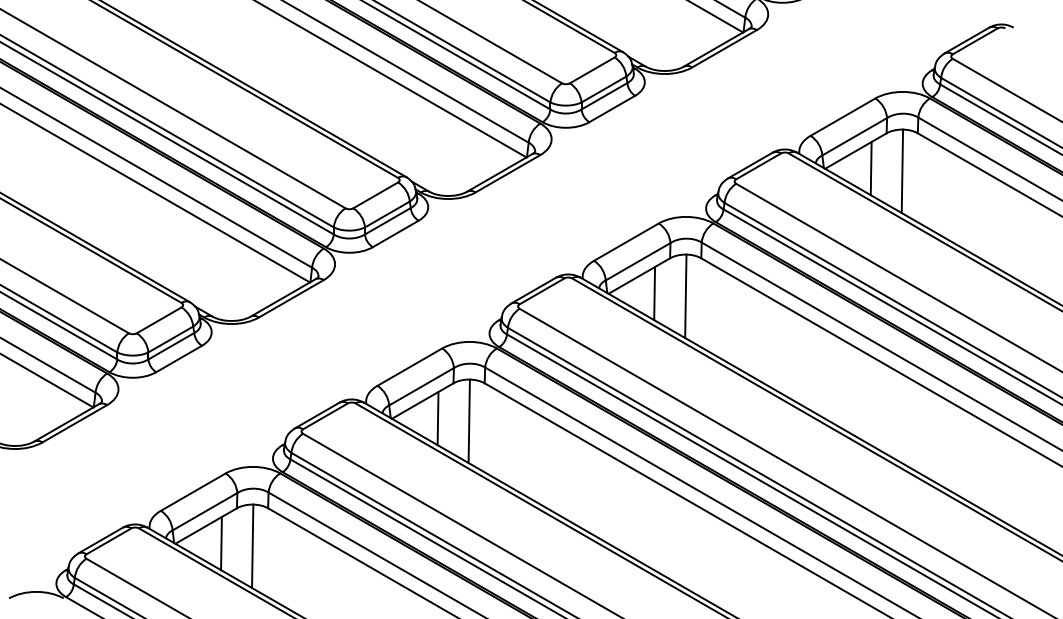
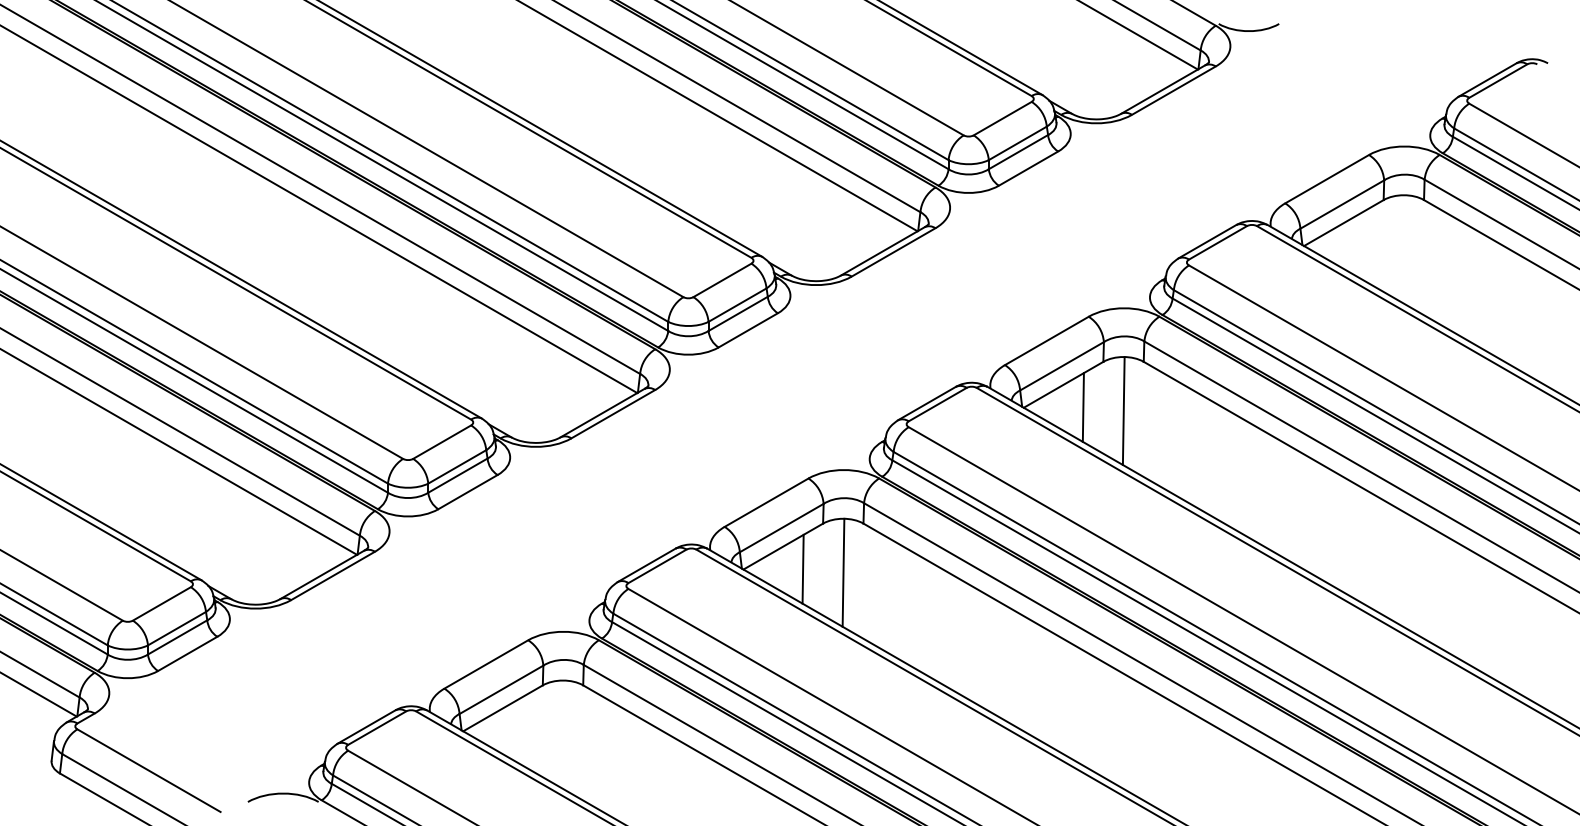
line: (871, 168) -> (1363, 245), removed
line: (901, 171) -> (1403, 249), removed
line: (221, 543) -> (522, 730), removed
line: (252, 546) -> (563, 734), removed

